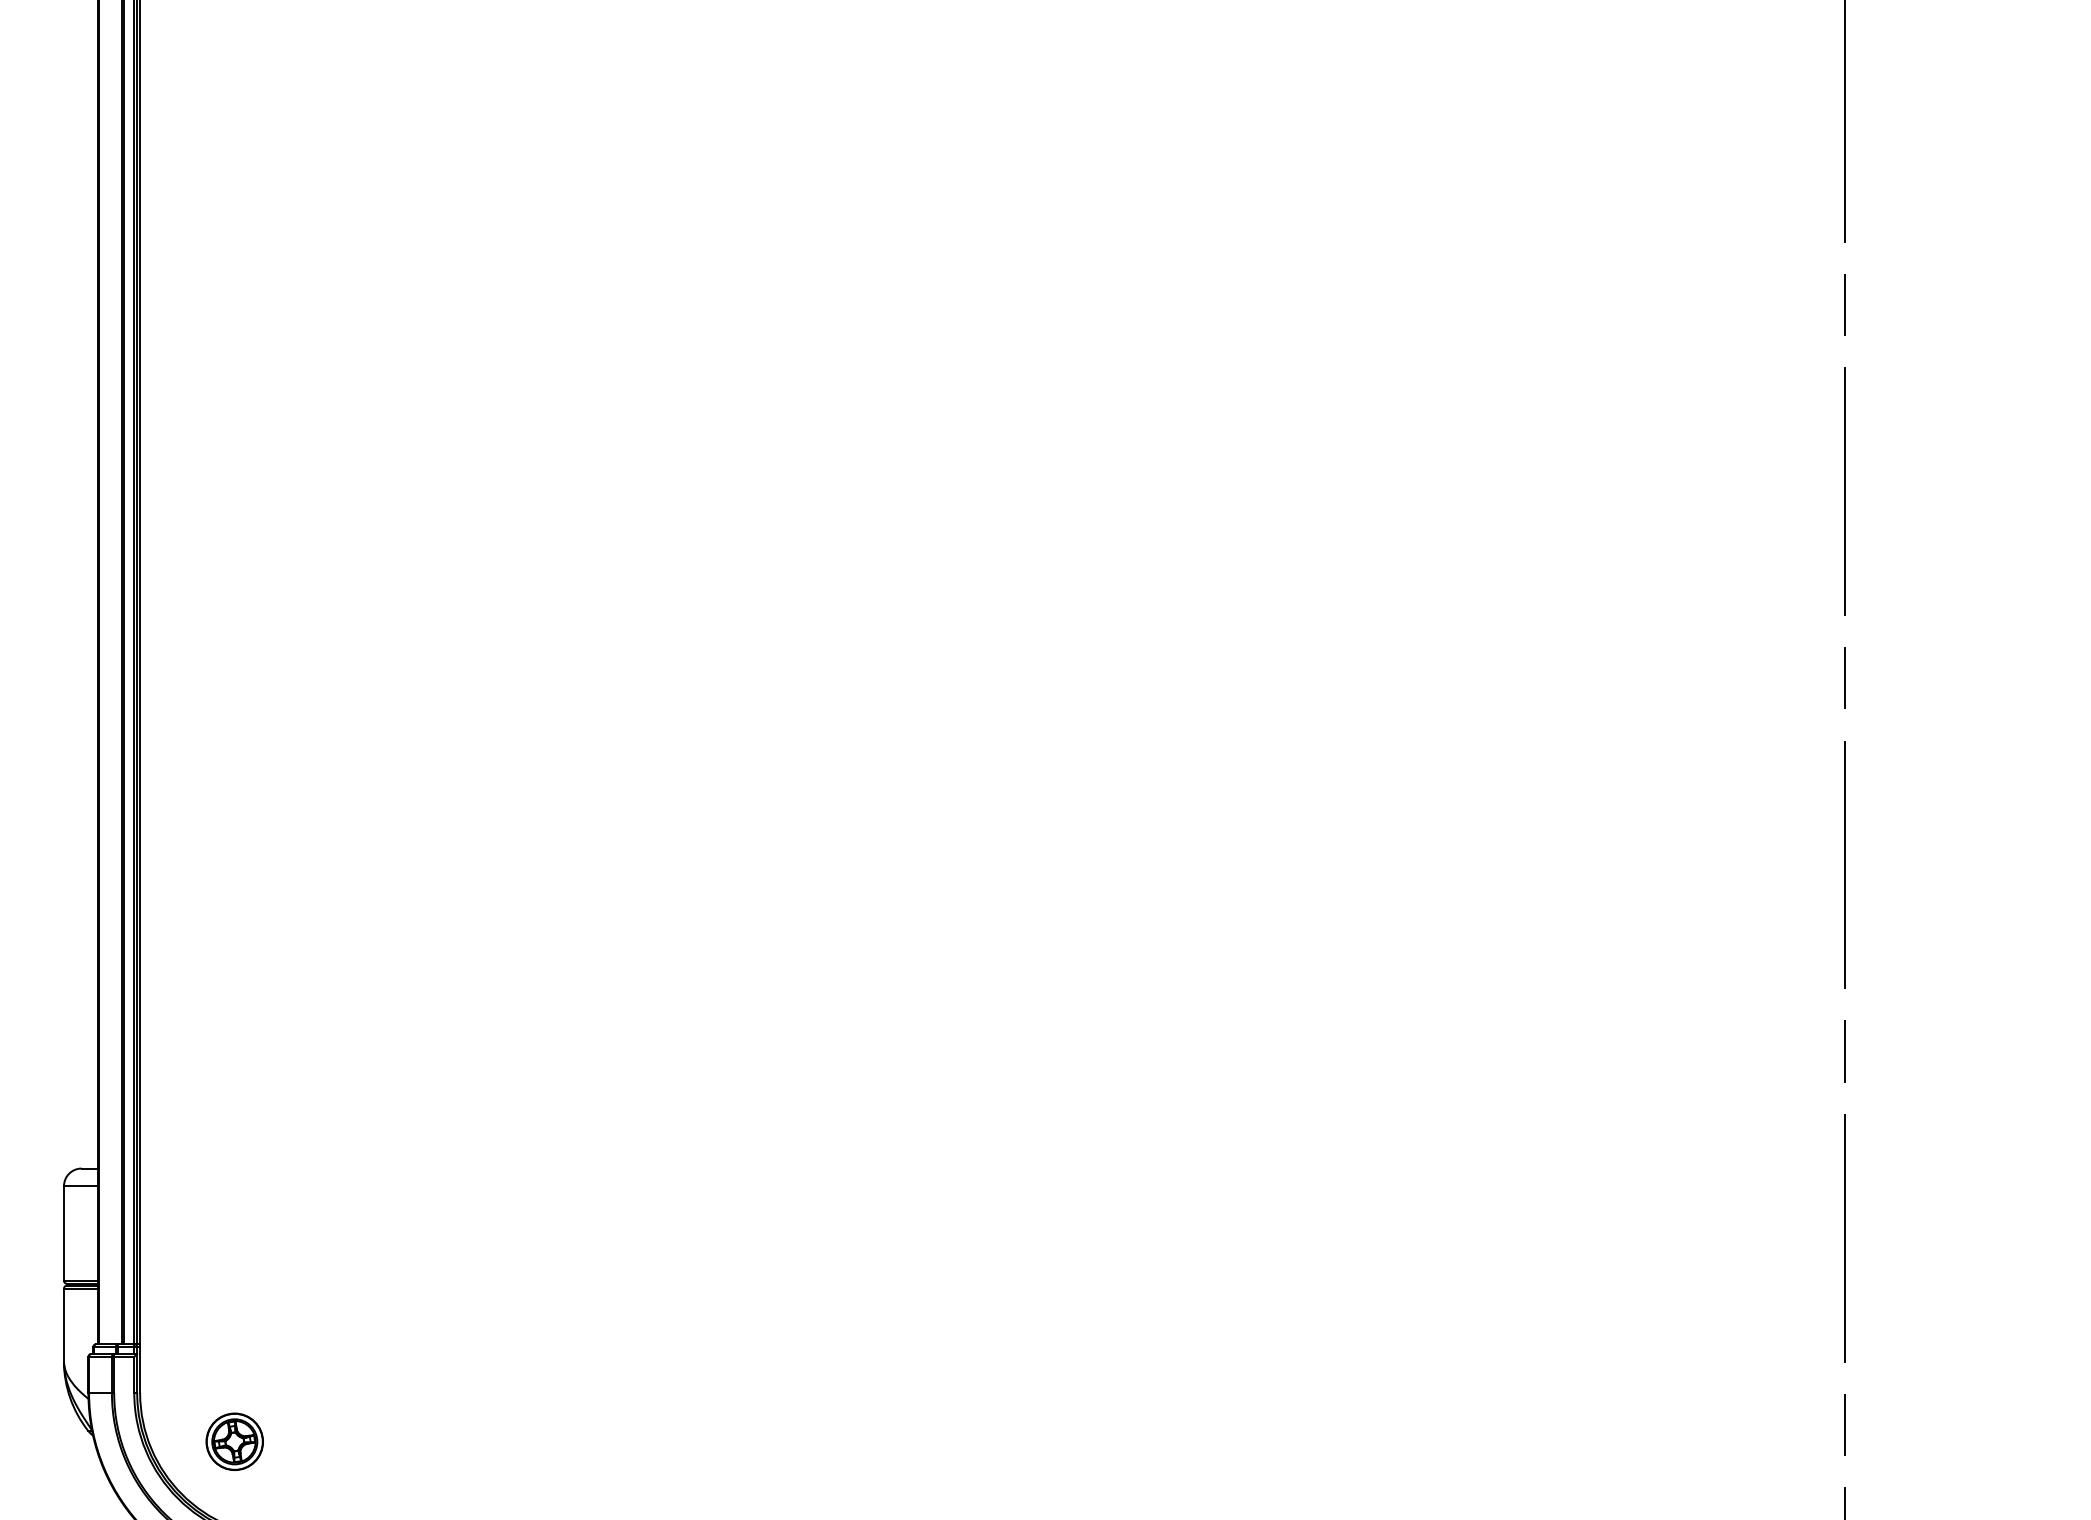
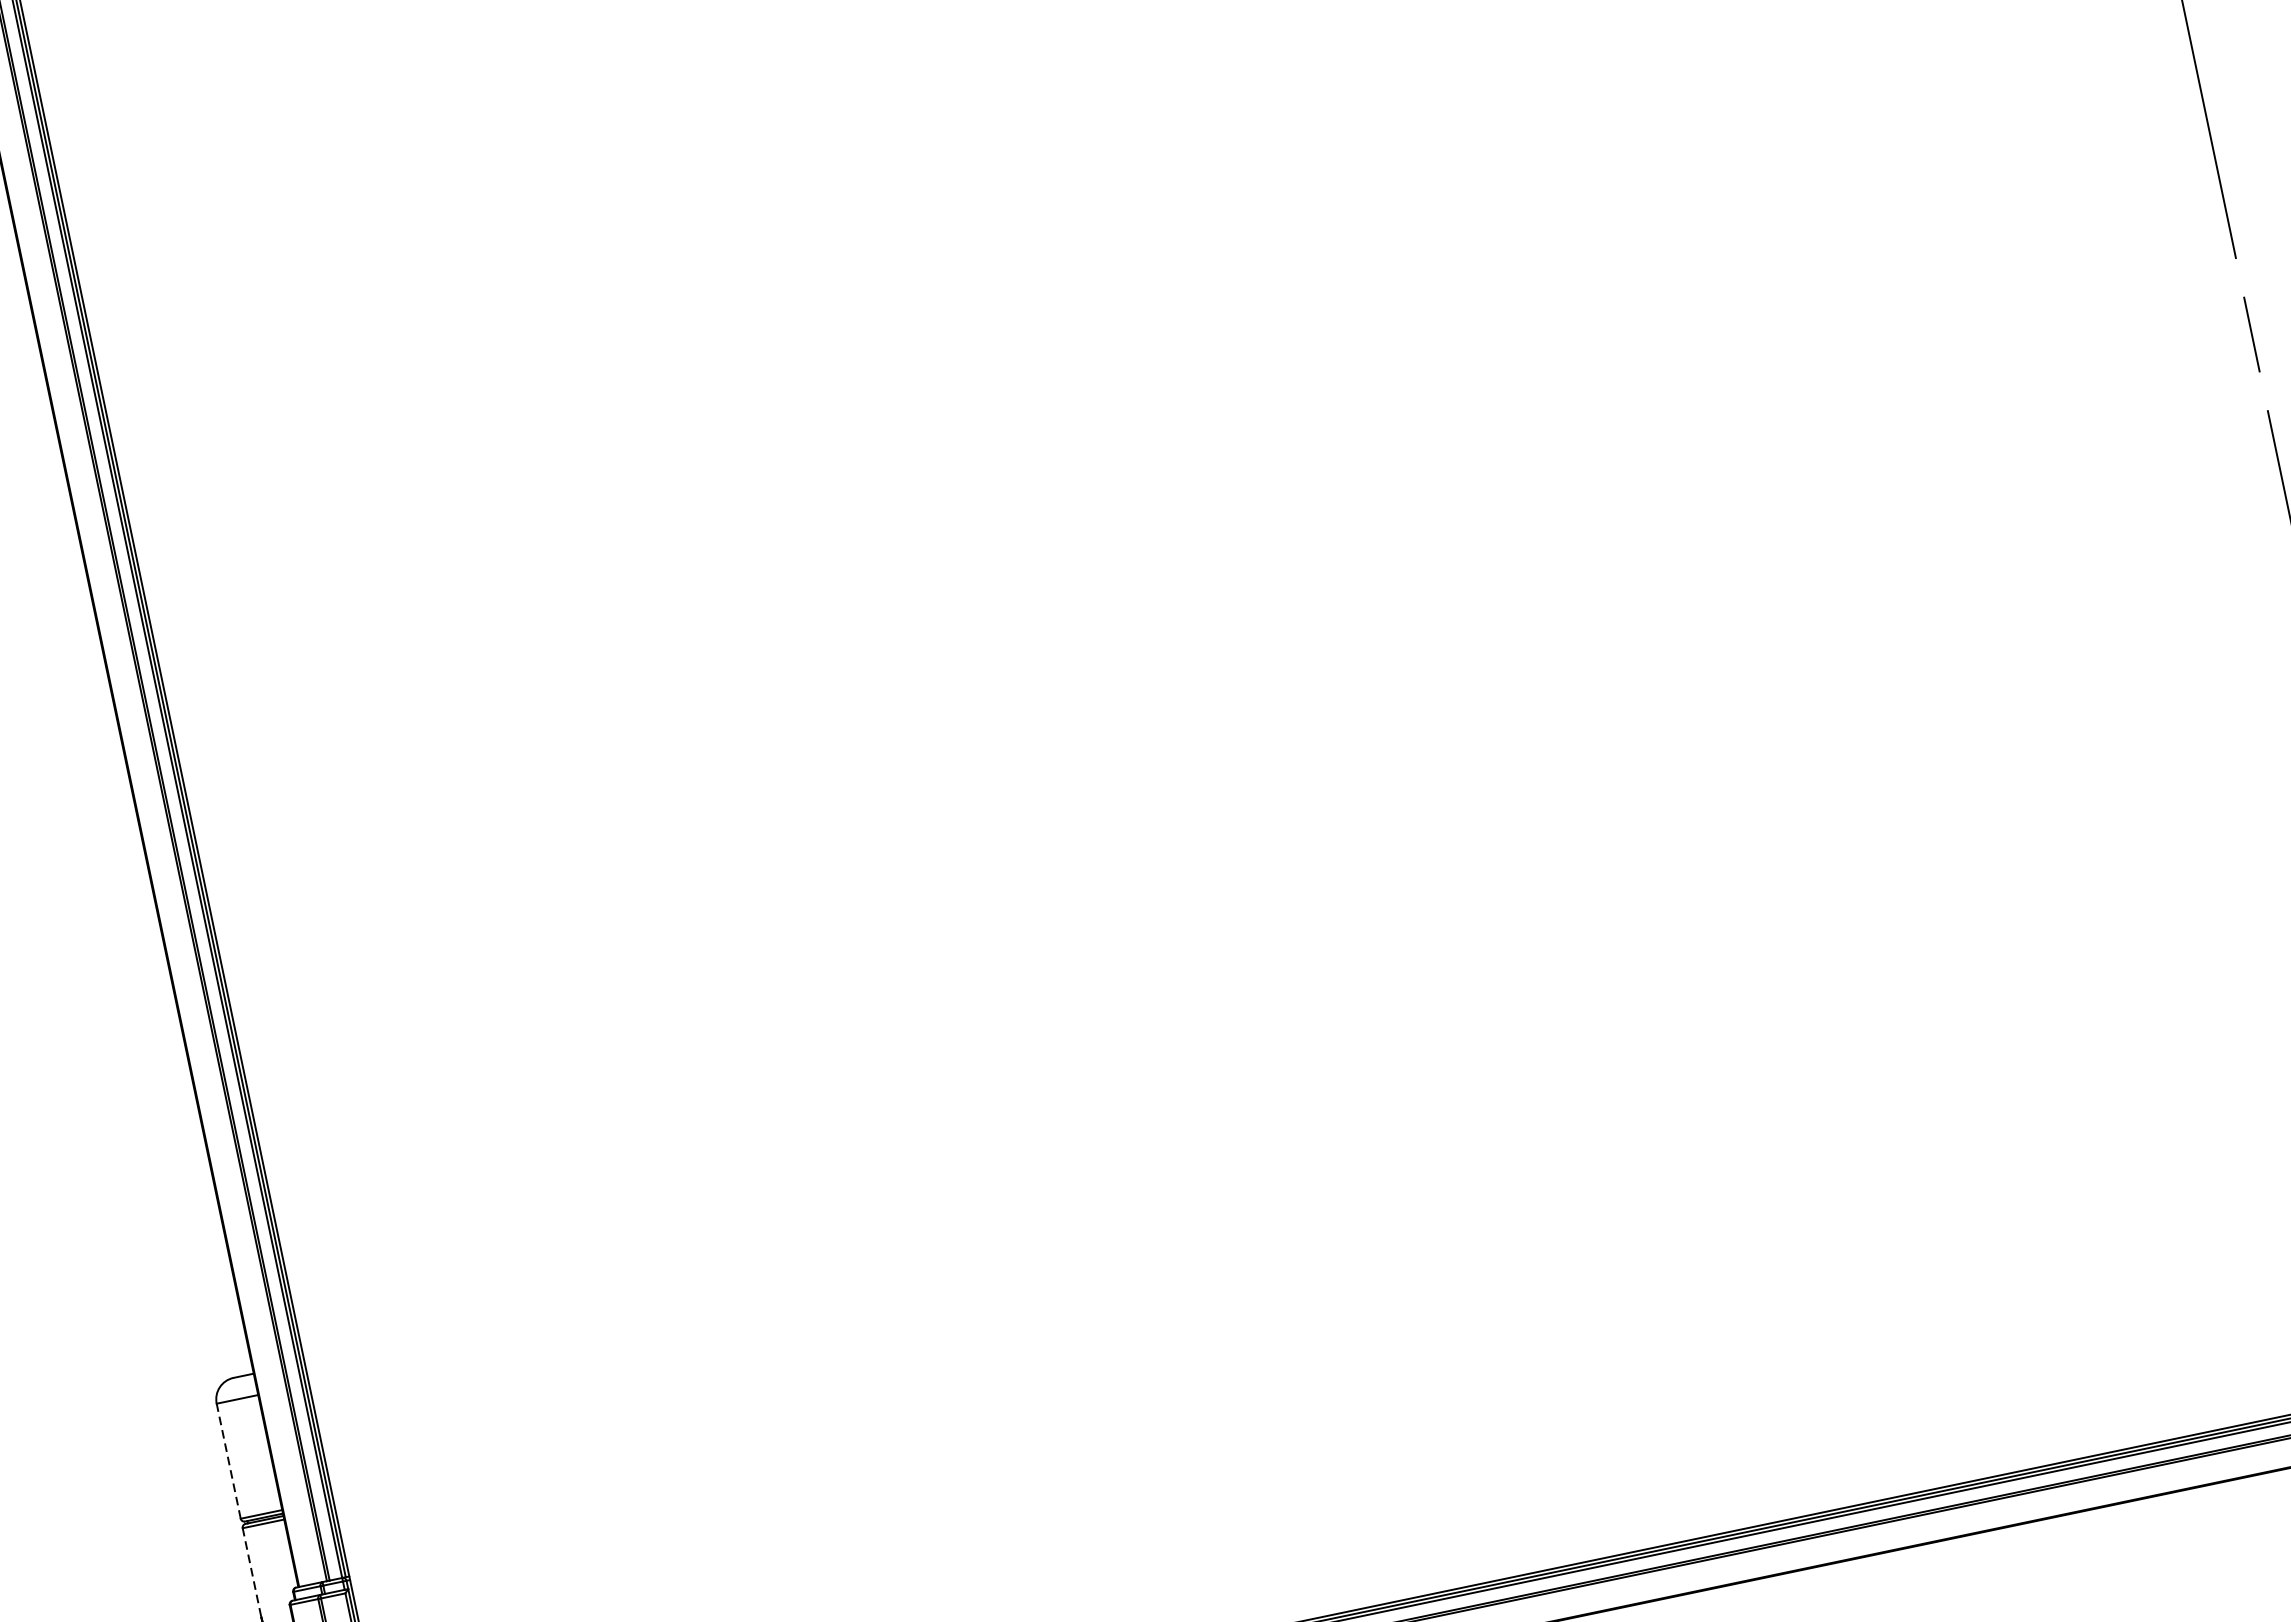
line: (64, 1232) -> (229, 1459), solid -> dashed
line: (64, 1324) -> (252, 1571), solid -> dashed

